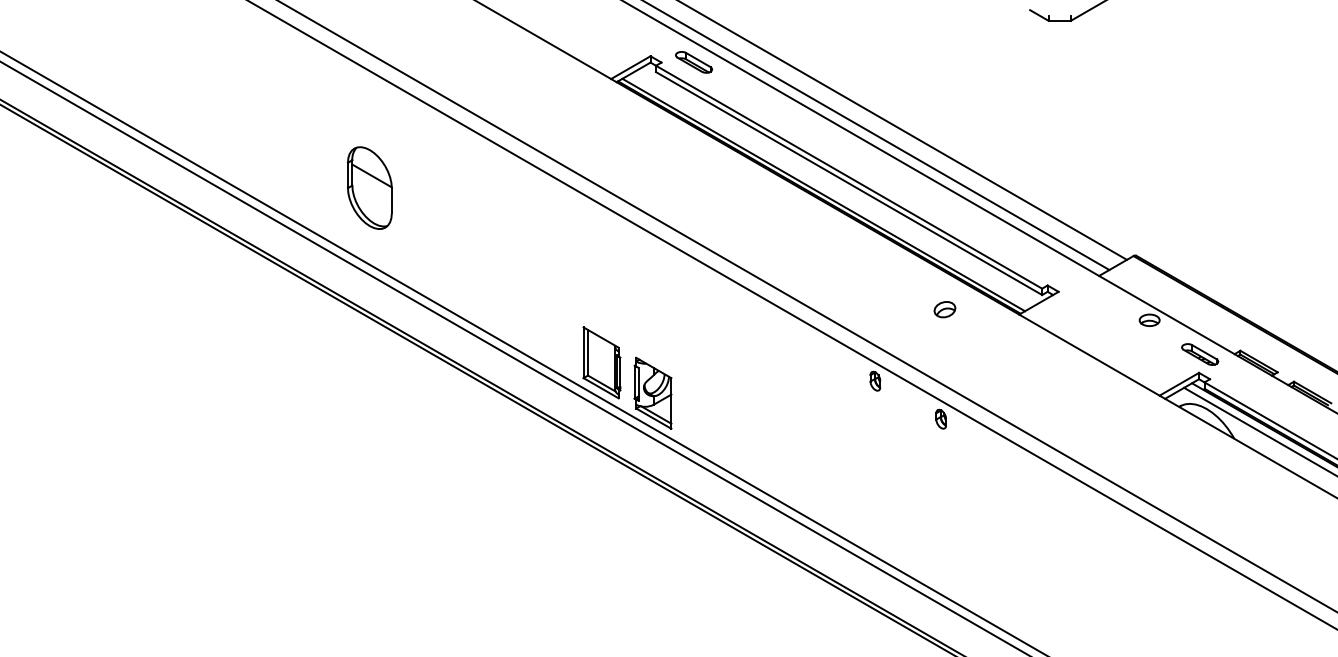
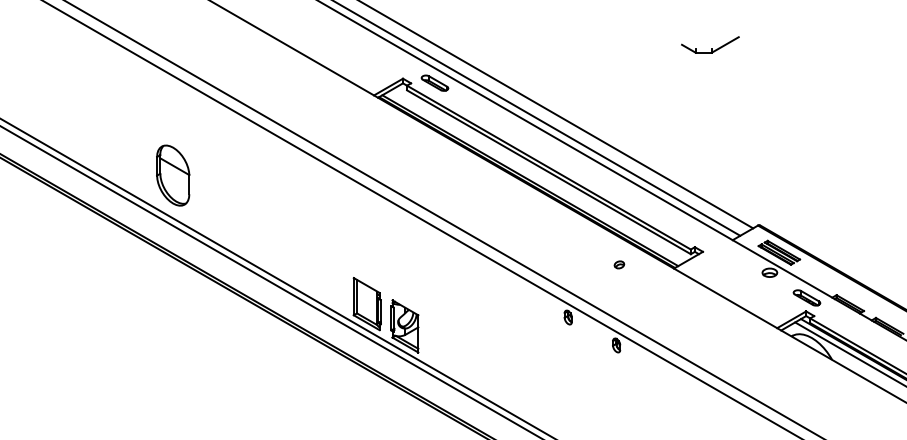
part: (369, 187) -> (172, 175), moved
part: (1162, 292) -> (779, 252), added
part: (944, 309) -> (619, 264), size x0.62

